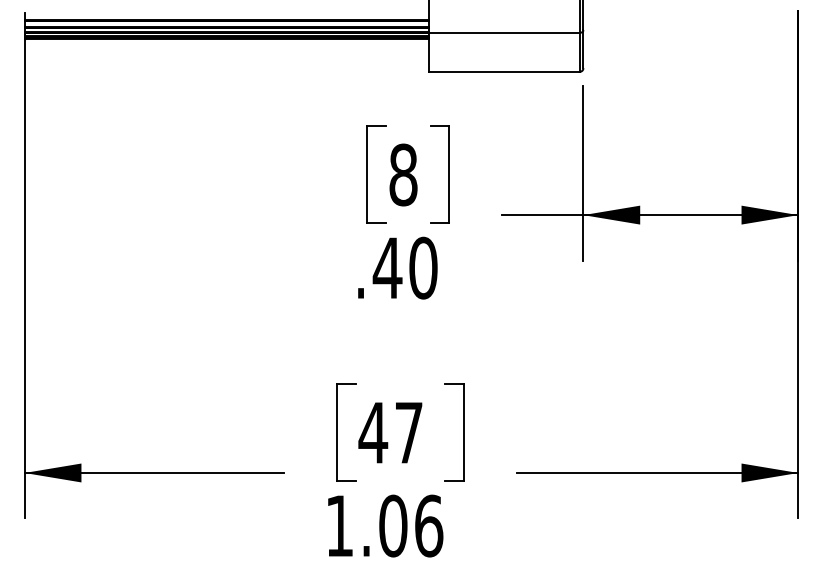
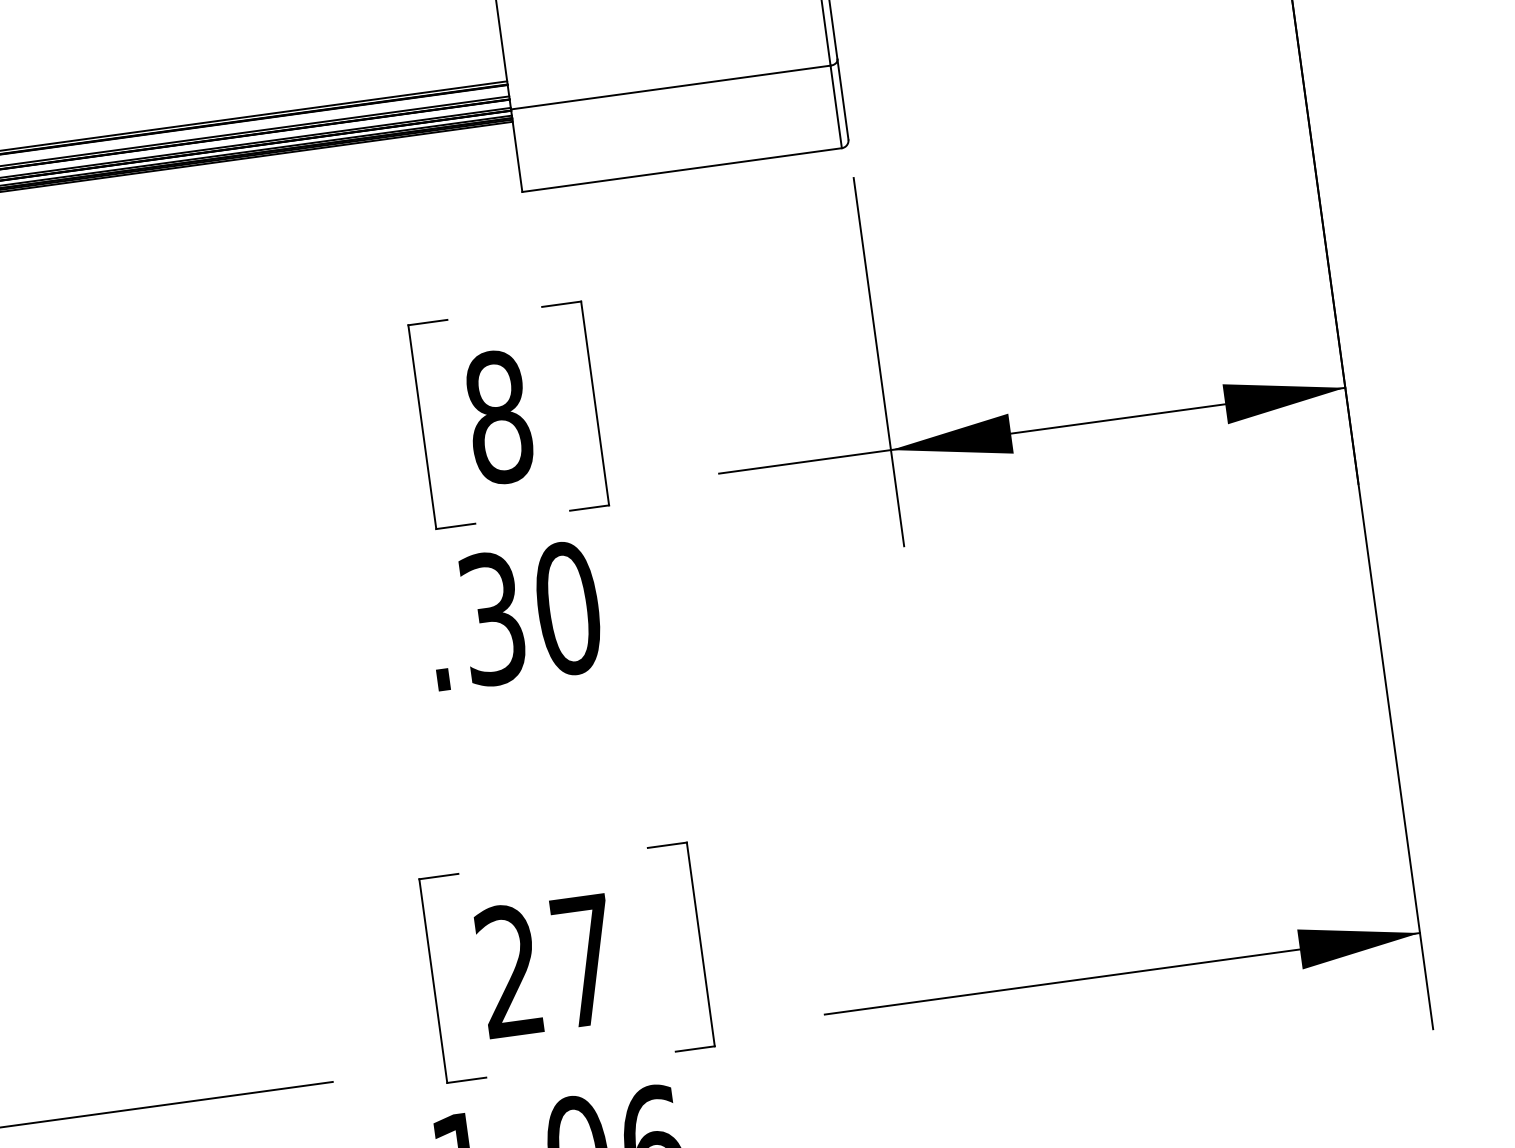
text: (387, 267) -> (491, 617), .40 -> .30
text: (373, 432) -> (510, 970), 47 -> 27

